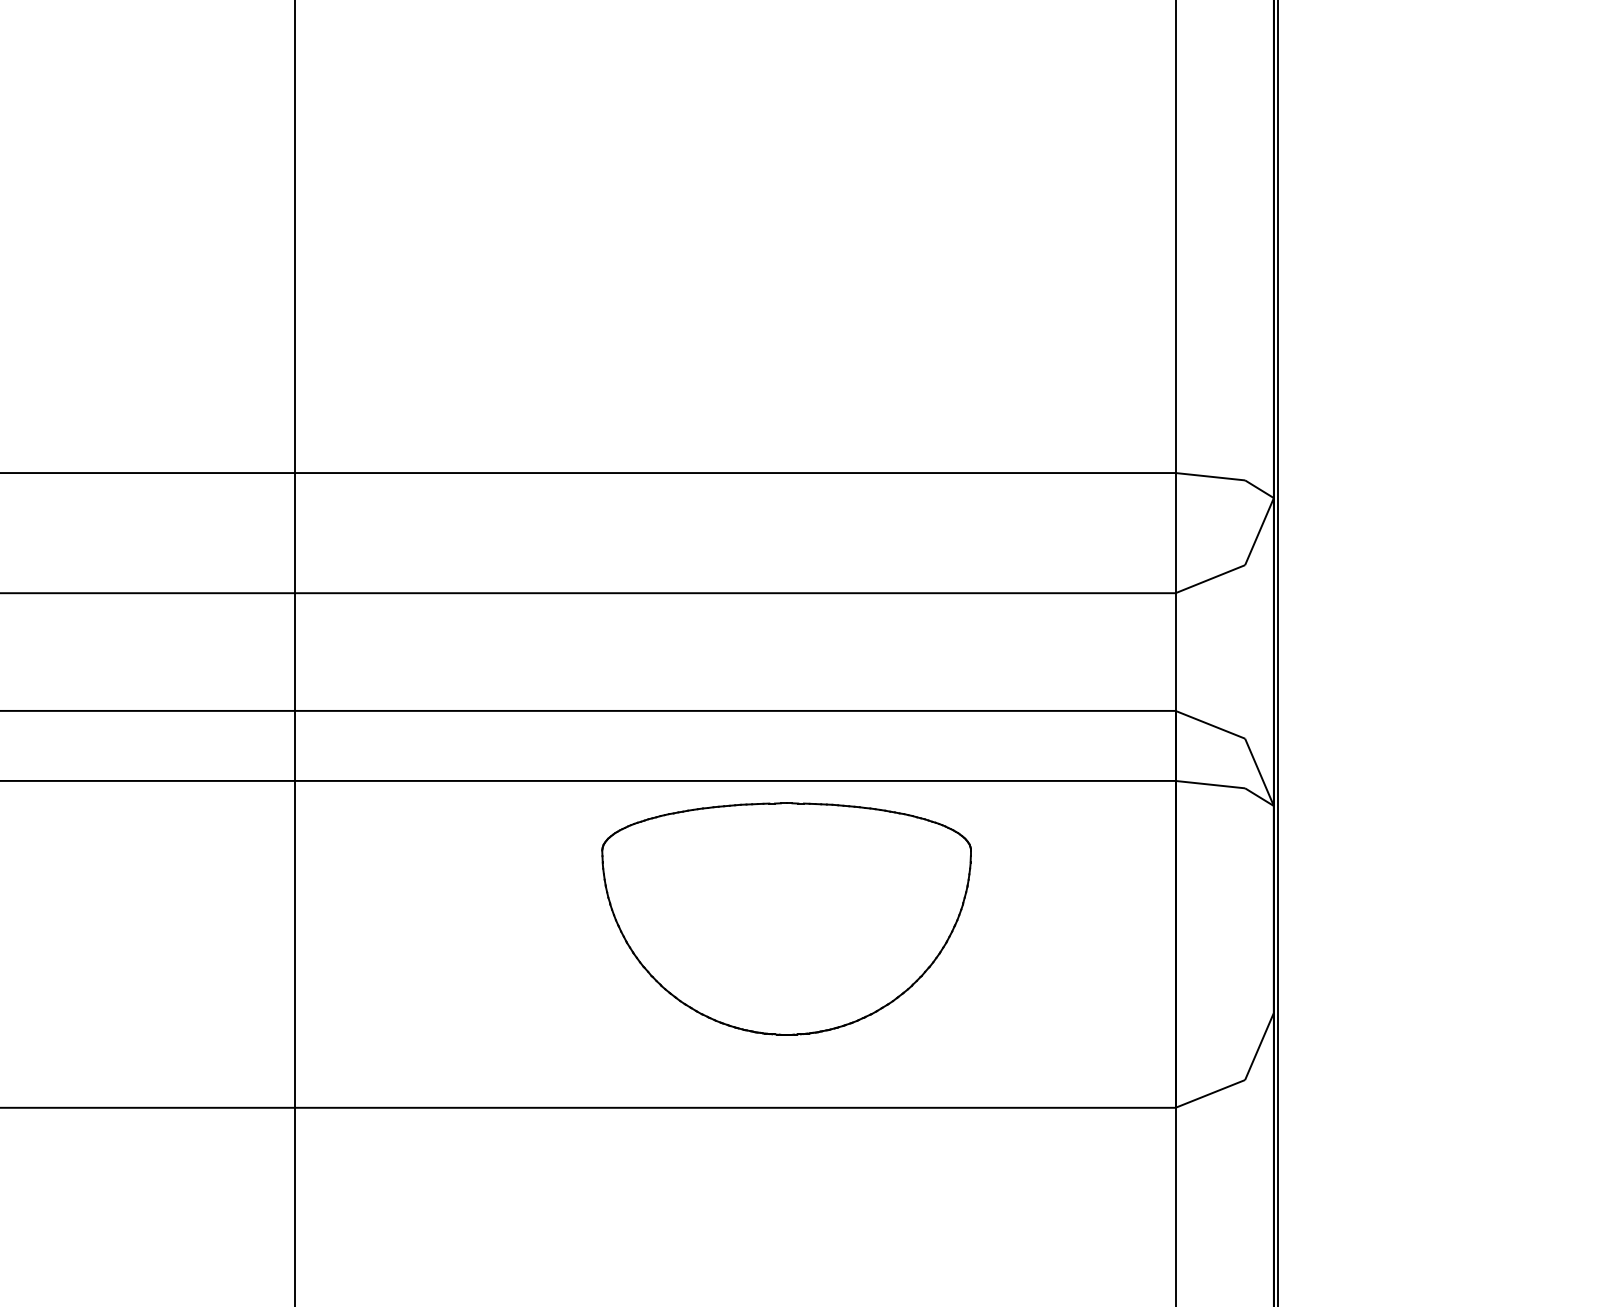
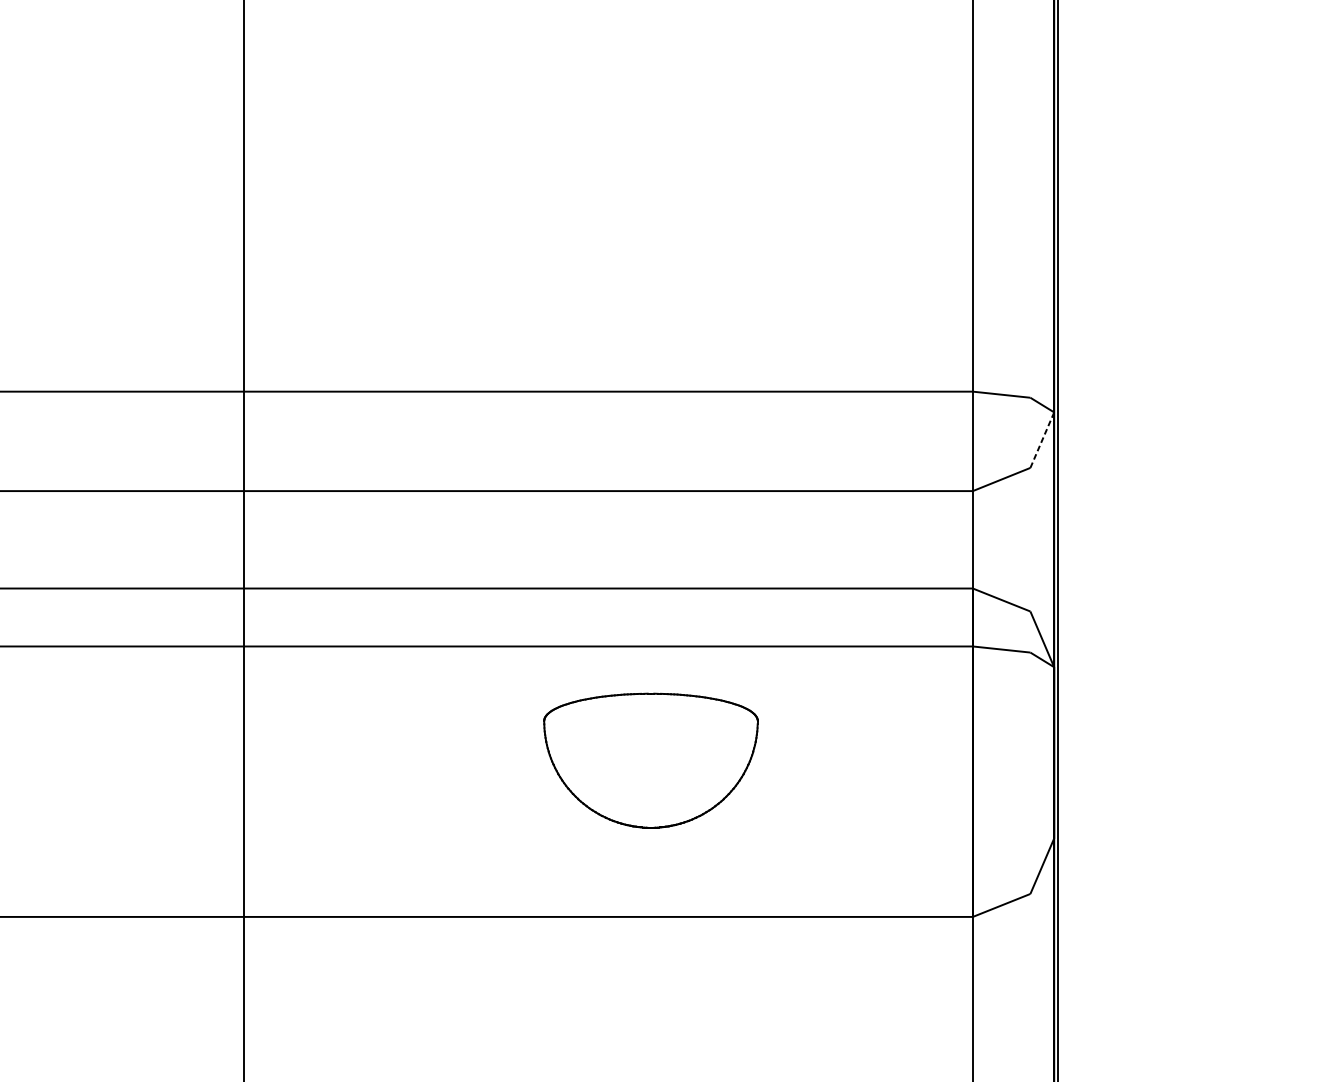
line: (1259, 531) -> (1042, 440), solid -> dashed
part: (786, 918) -> (650, 760), size x0.7

